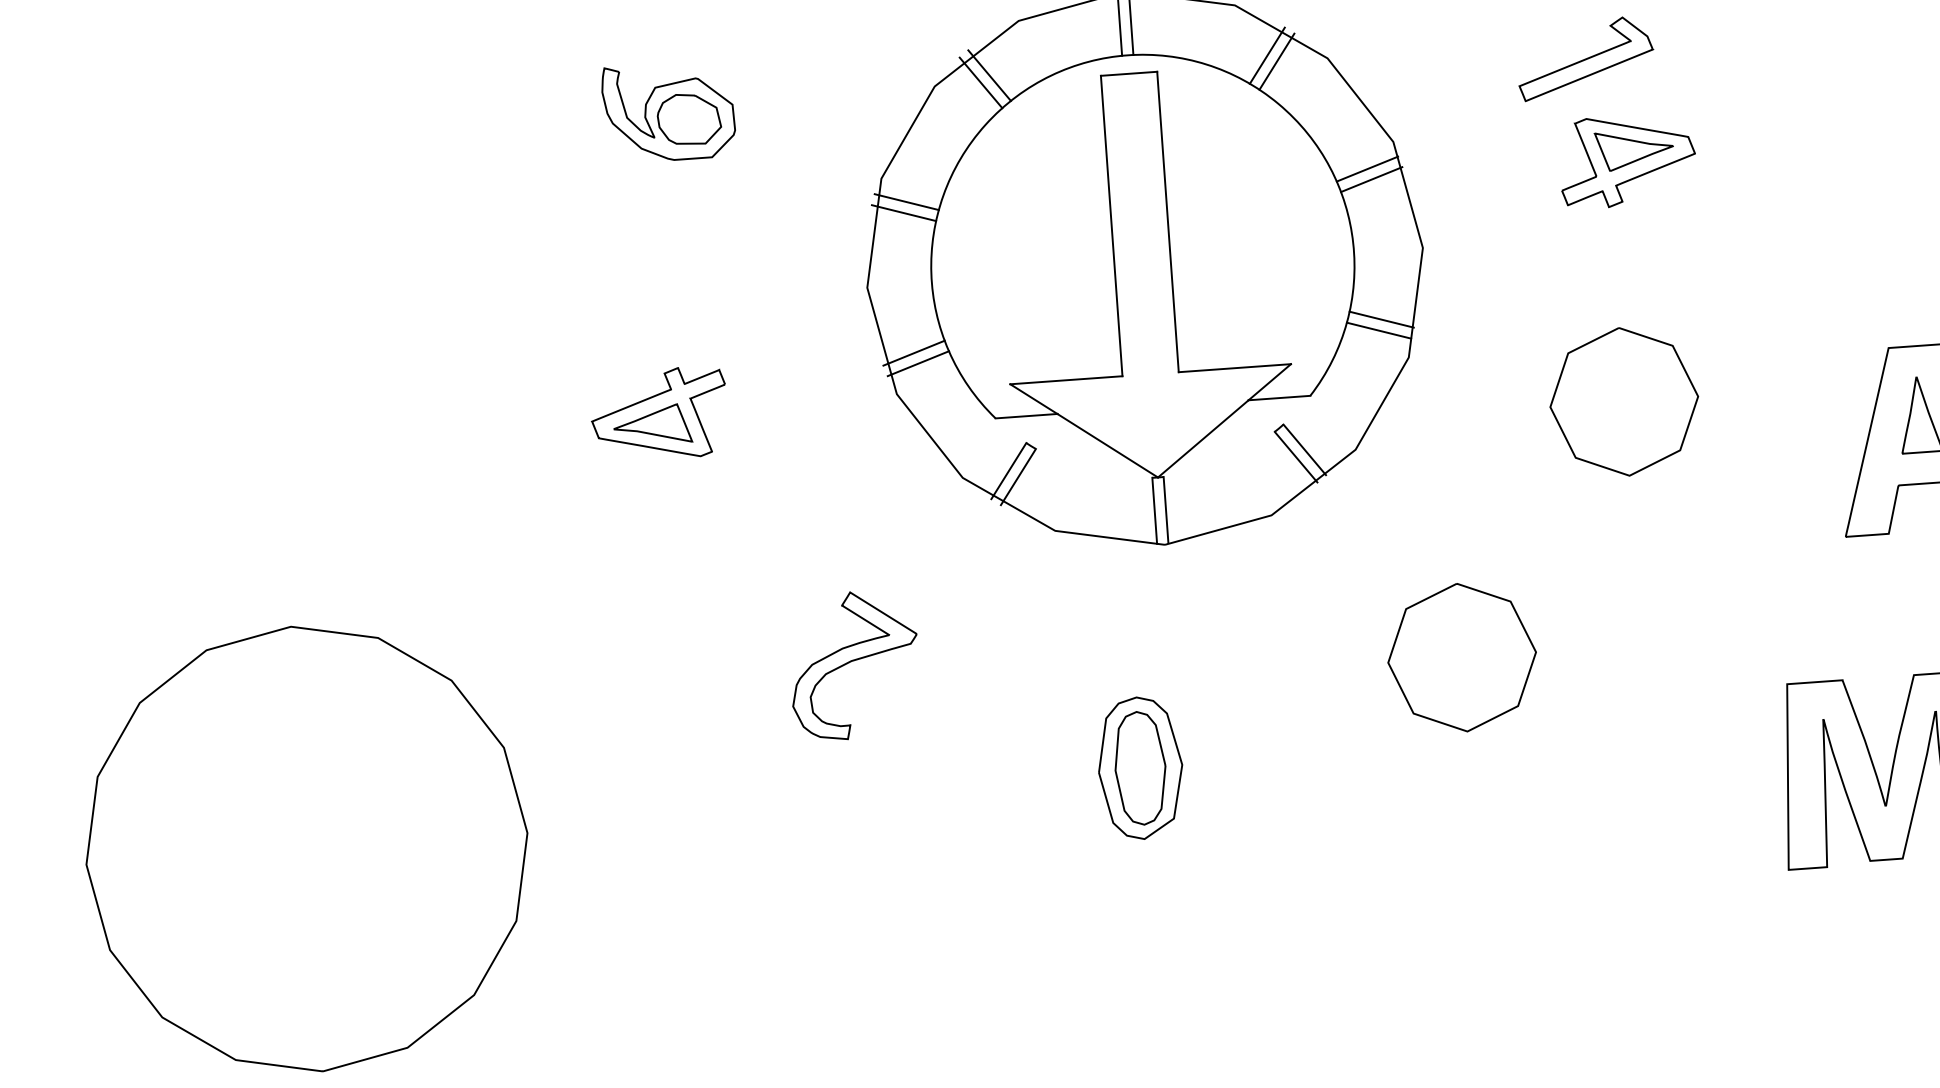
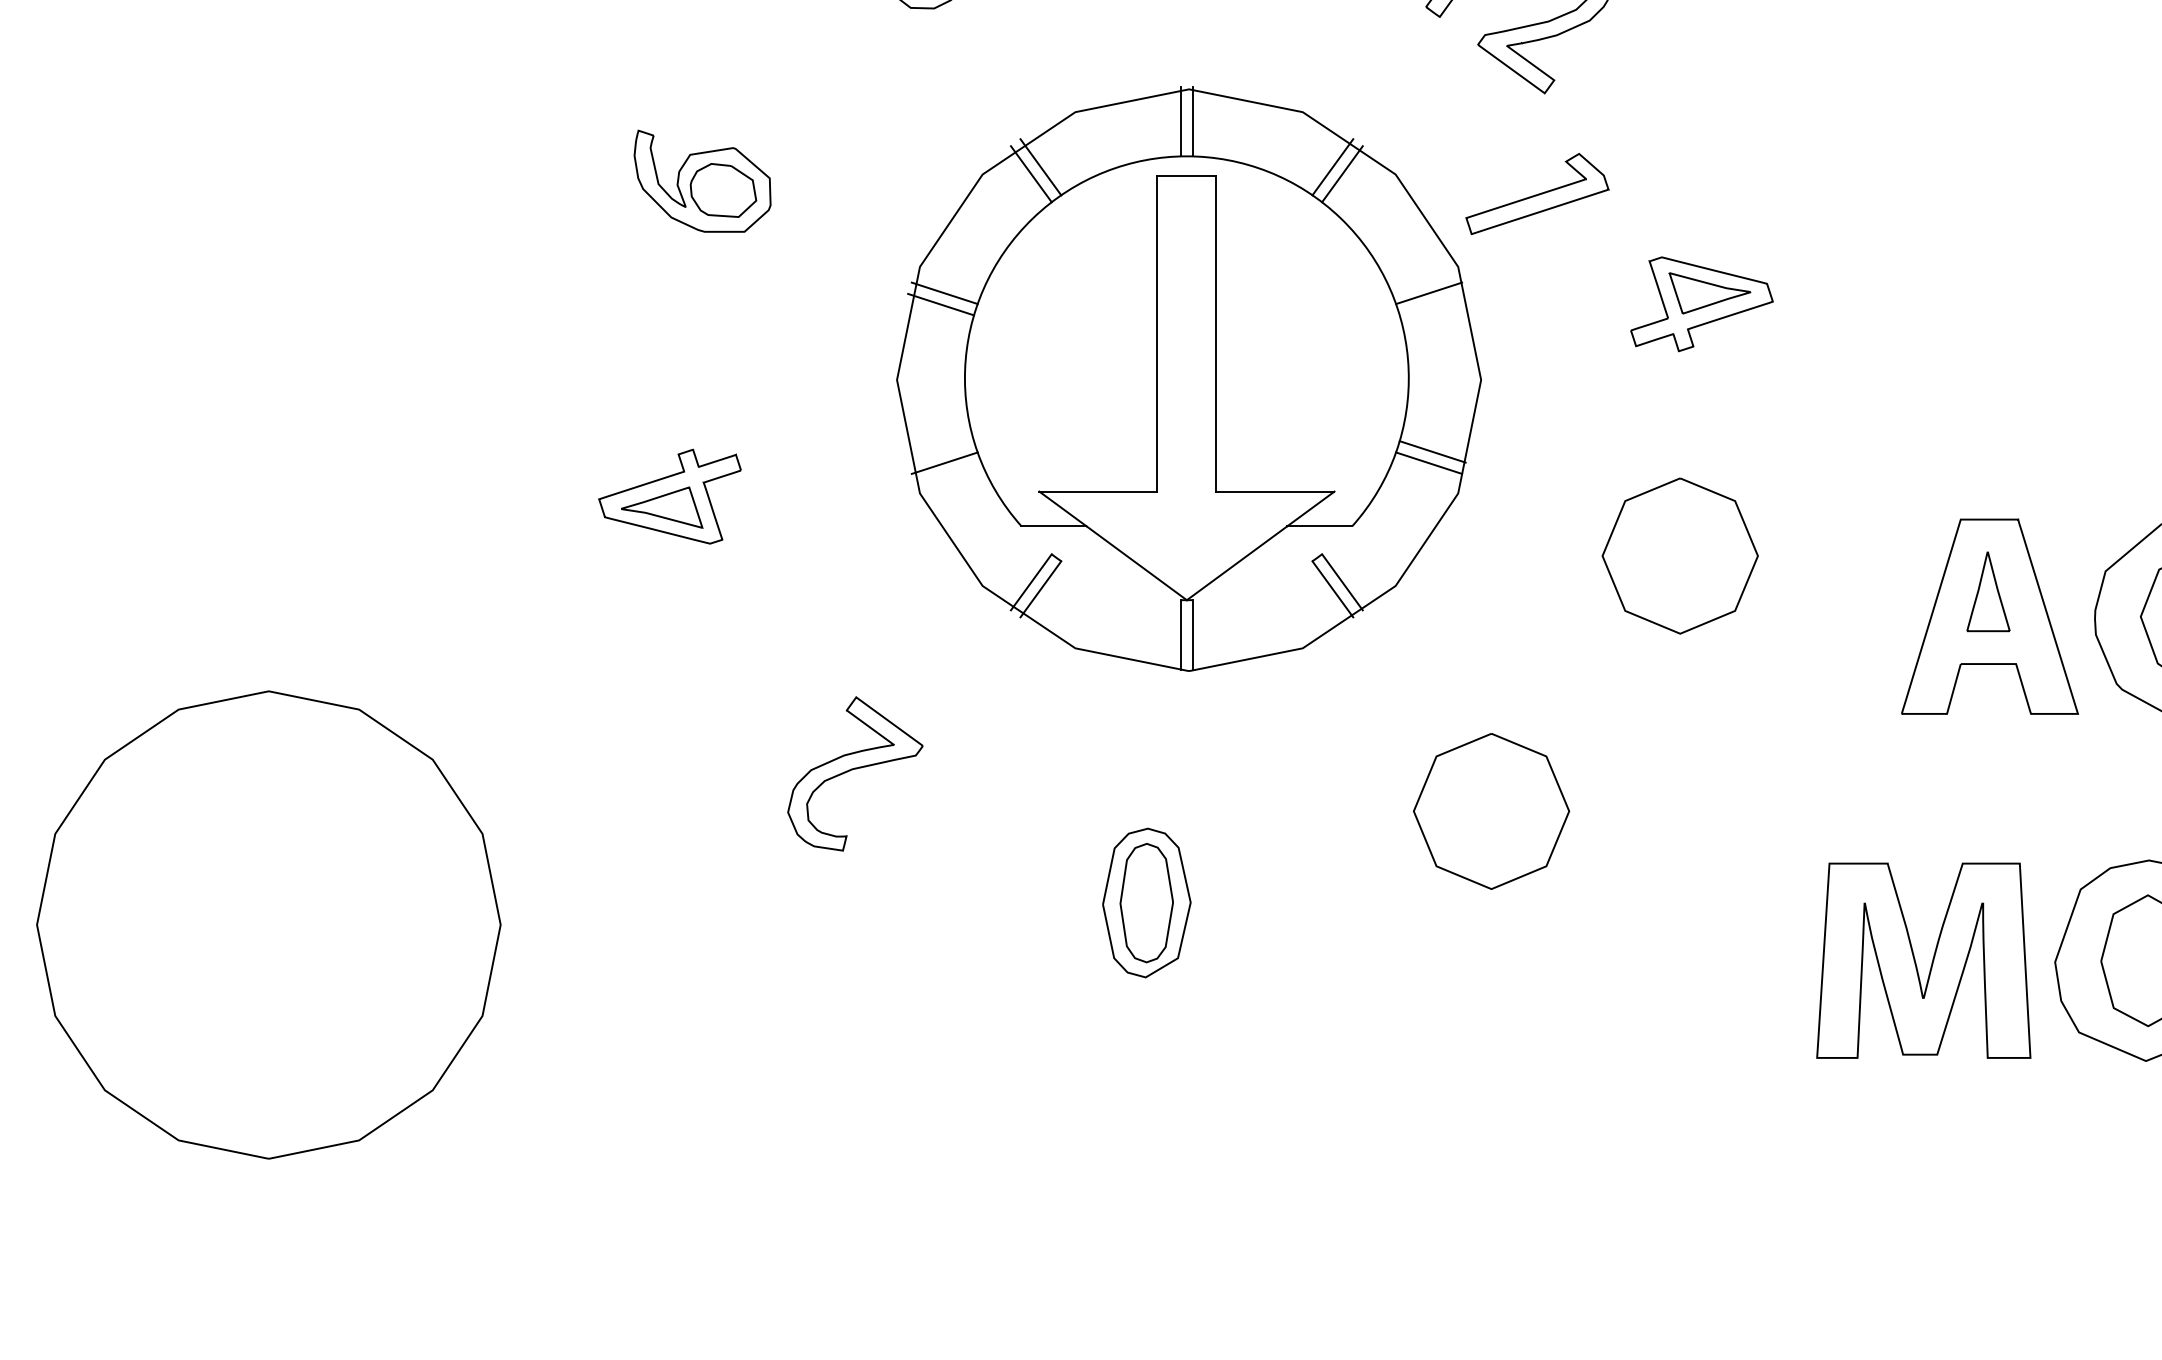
part: (1585, 58) -> (1537, 194), moved
line: (1371, 179) -> (1432, 304), removed
line: (914, 352) -> (941, 451), removed

